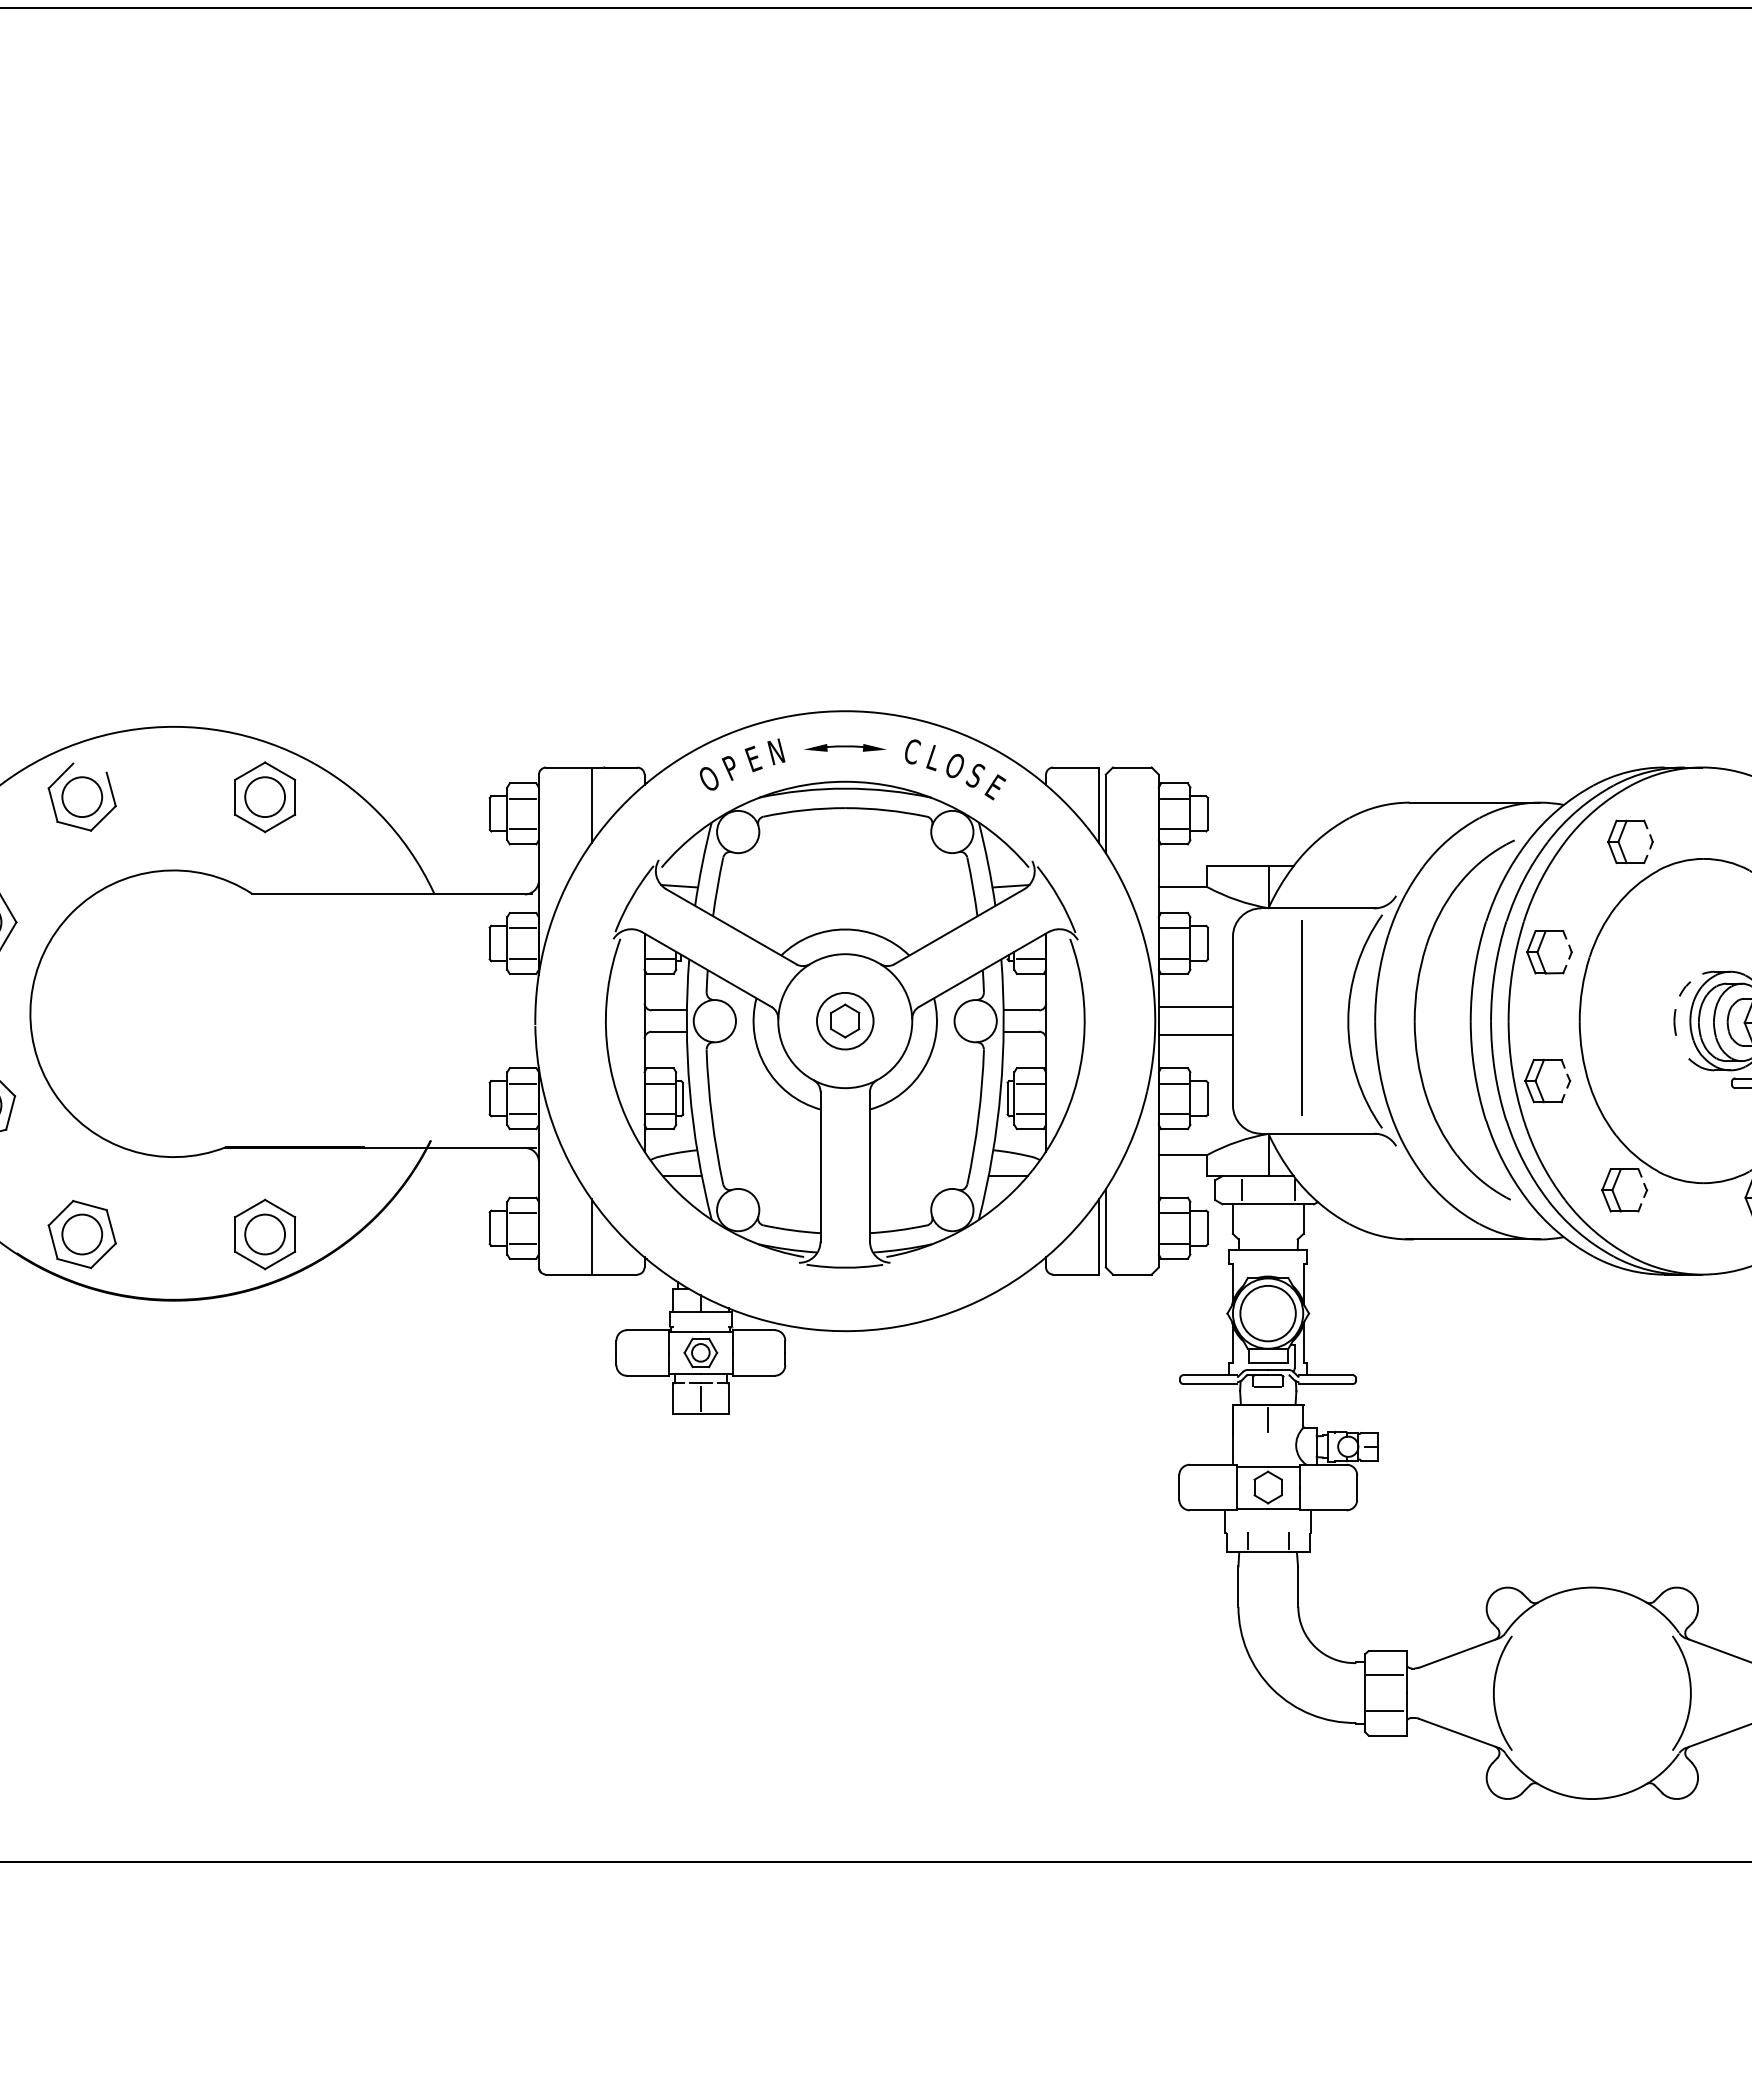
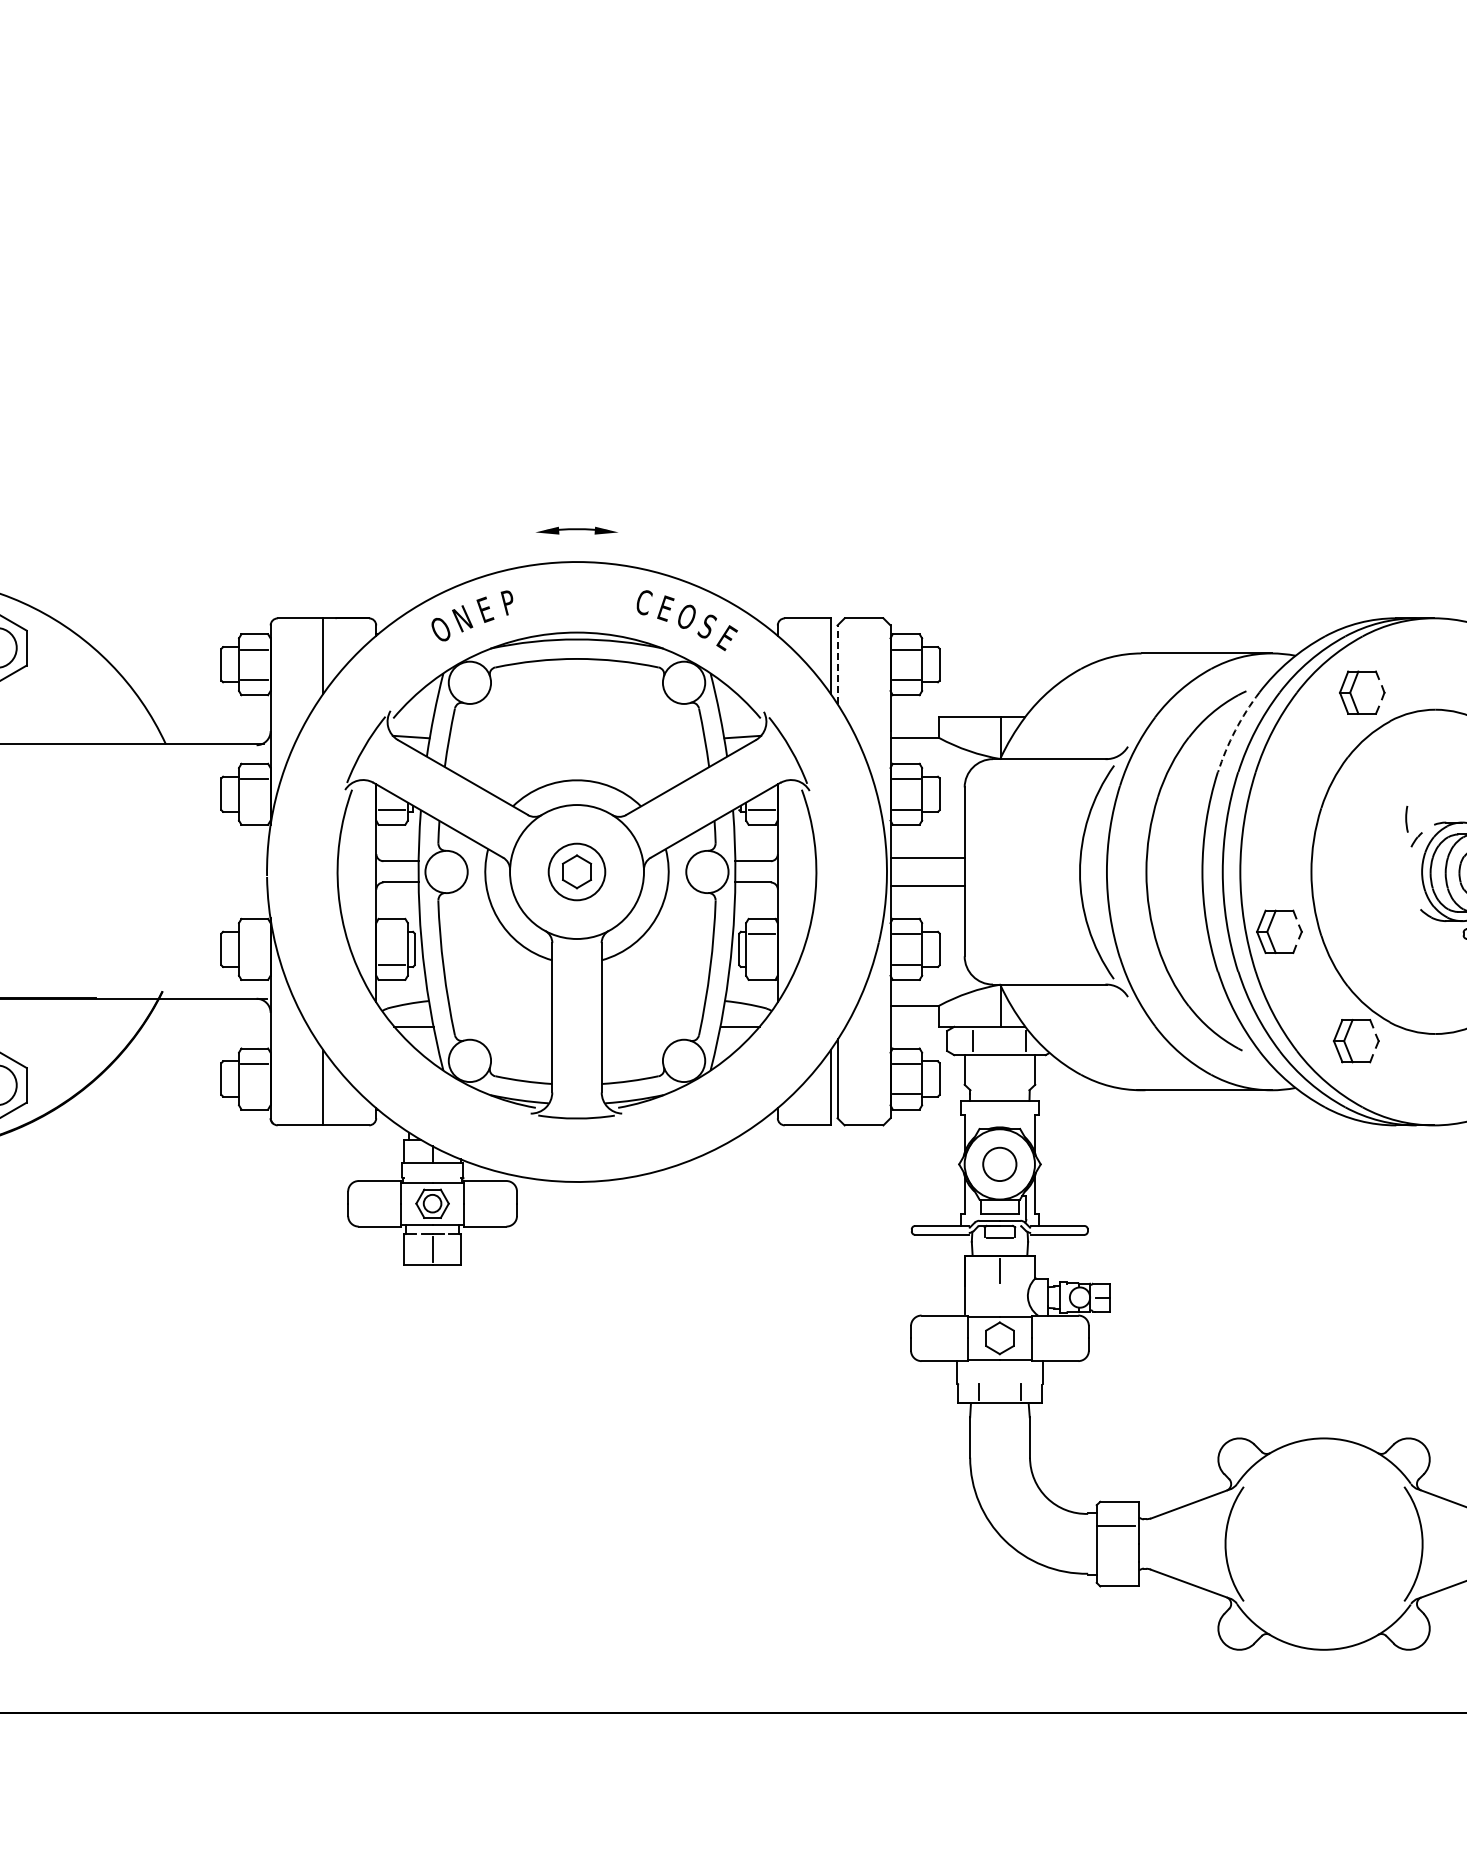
part: (845, 747) -> (577, 530), moved
text: (776, 751) -> (508, 602), N -> P
text: (933, 757) -> (665, 608), L -> E
text: (730, 767) -> (462, 618), P -> N
line: (1105, 813) -> (837, 664), solid -> dashed
arc: (1503, 879) -> (1235, 730), solid -> dashed
part: (1540, 956) -> (1272, 807), removed
line: (522, 958) -> (254, 809), removed
line: (1301, 1017) -> (1033, 868), removed
line: (1674, 1022) -> (1406, 819), moved
line: (522, 1083) -> (254, 934), removed
line: (660, 1083) -> (392, 934), removed
line: (522, 1114) -> (254, 965), removed
line: (1029, 1114) -> (761, 965), removed
line: (522, 1243) -> (254, 1094), removed
circle: (1267, 1313) -> (999, 1164), size x0.6
line: (1384, 1710) -> (1116, 1561), removed

